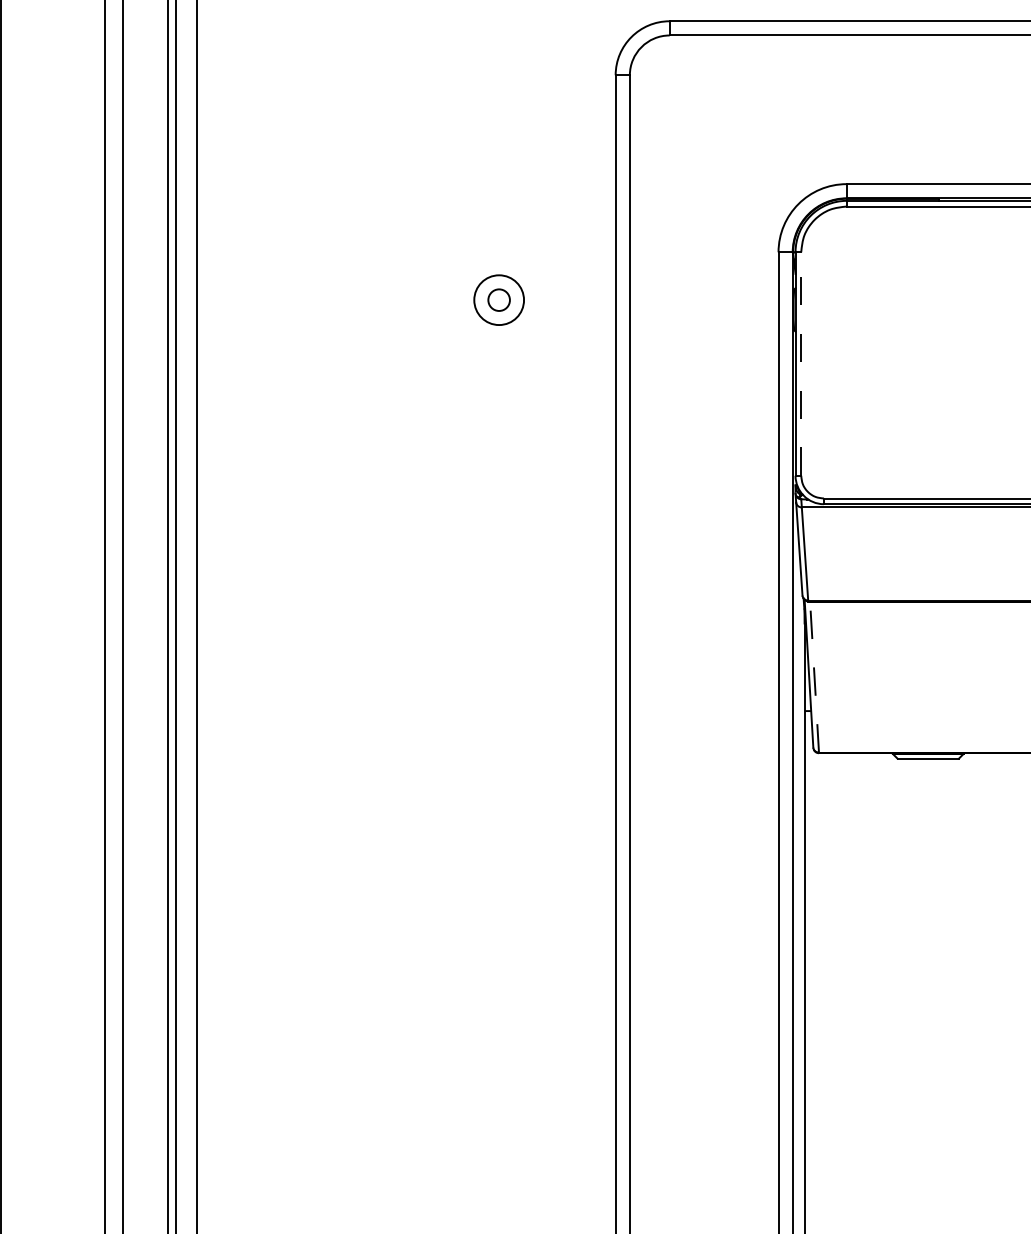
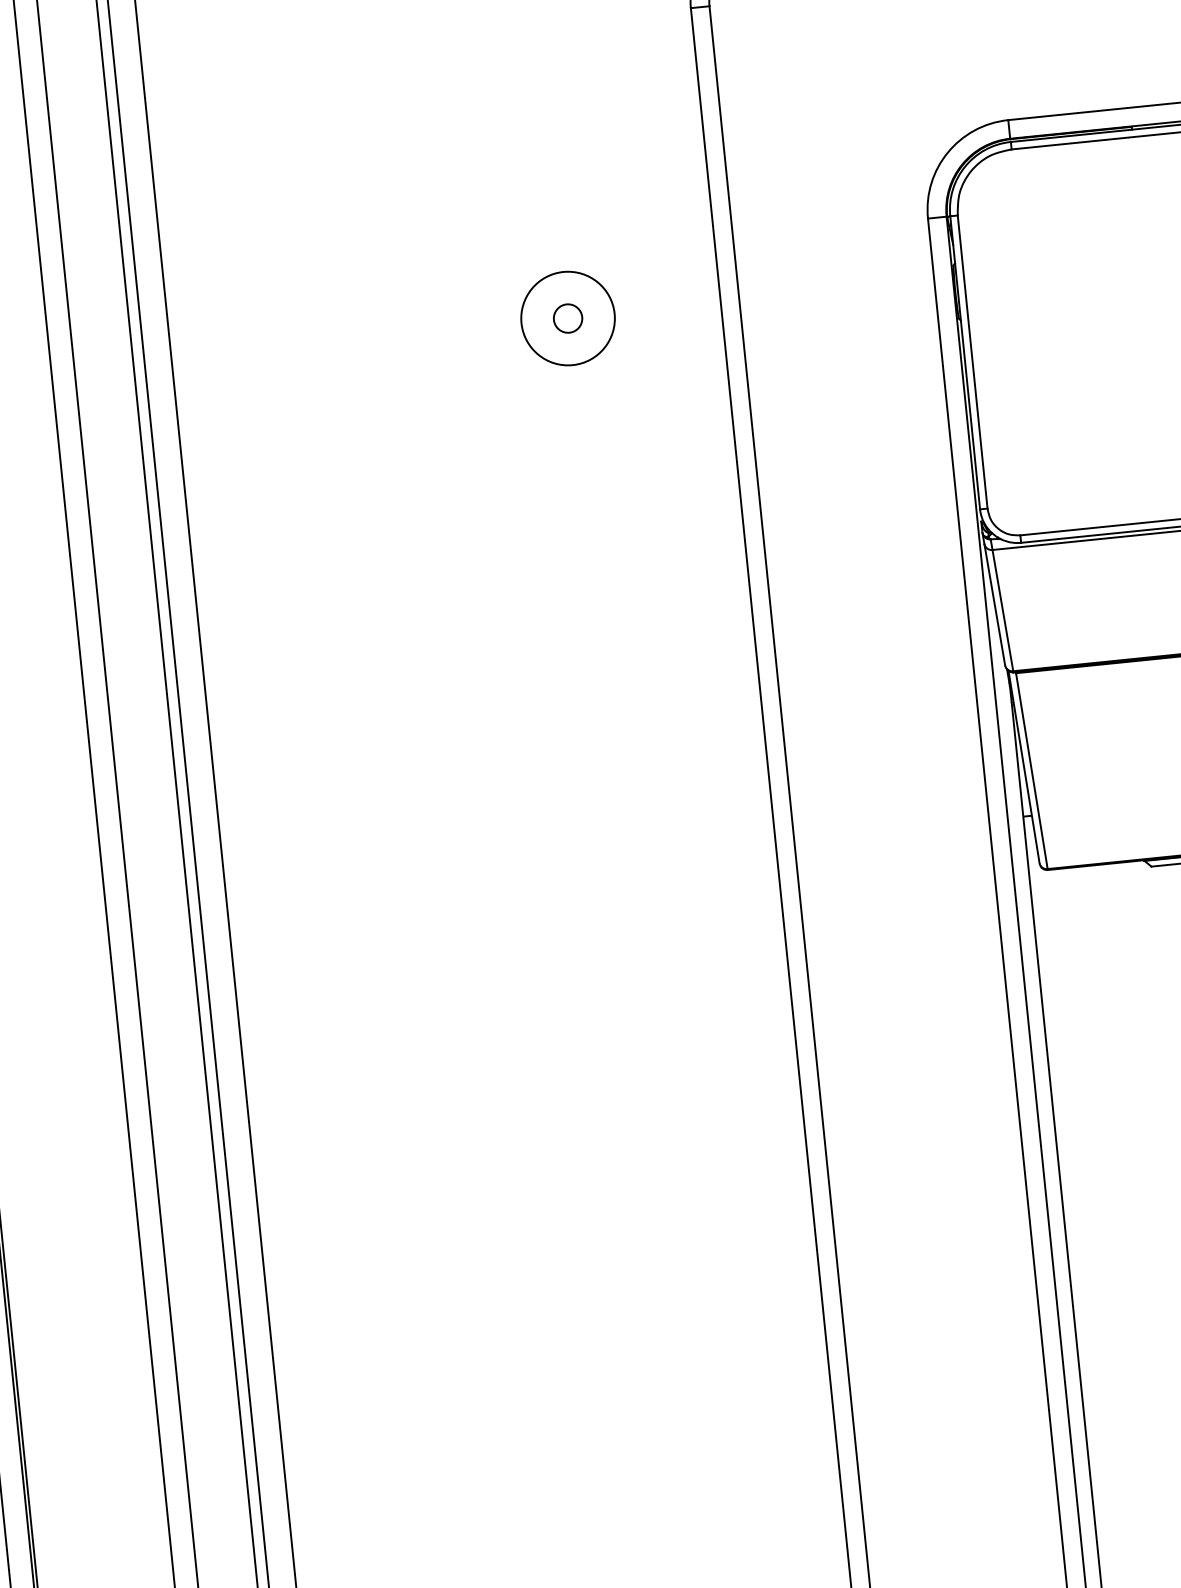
circle: (498, 299) -> (567, 317), size x1.43
line: (801, 364) -> (973, 362), dashed -> solid
line: (814, 676) -> (1031, 769), dashed -> solid

